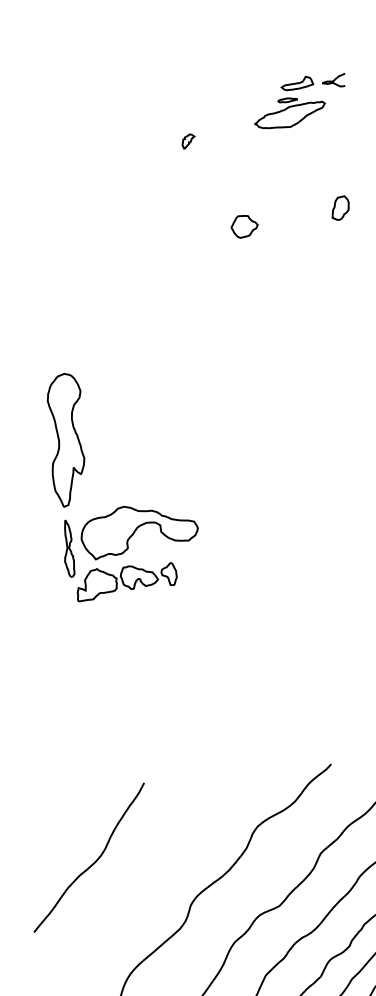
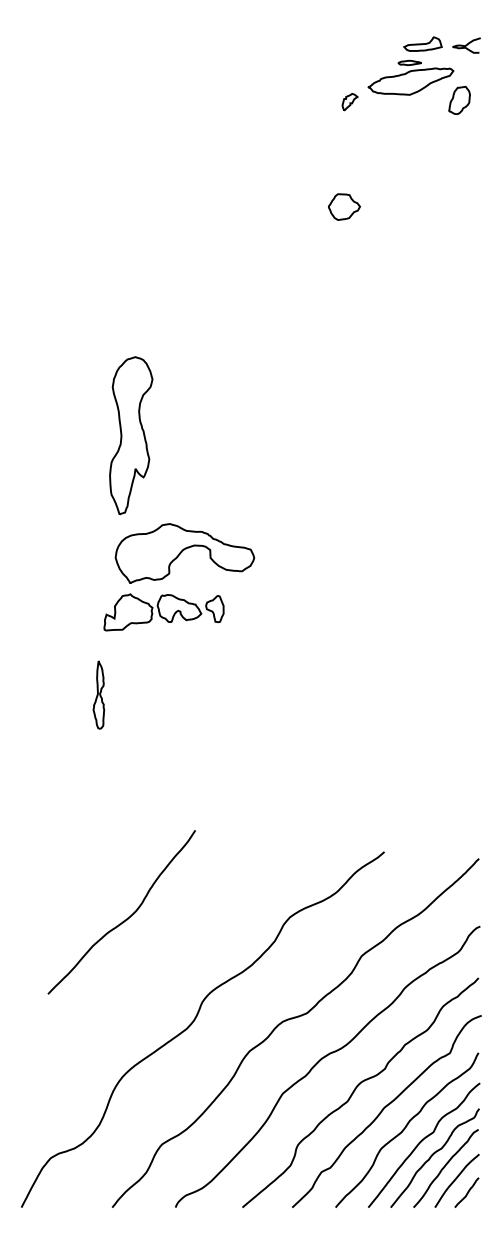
part: (188, 141) -> (349, 102), moved
part: (340, 208) -> (459, 100), moved
part: (67, 439) -> (131, 435), moved
part: (67, 548) -> (98, 694), moved
curve: (94, 861) -> (127, 917), moved

